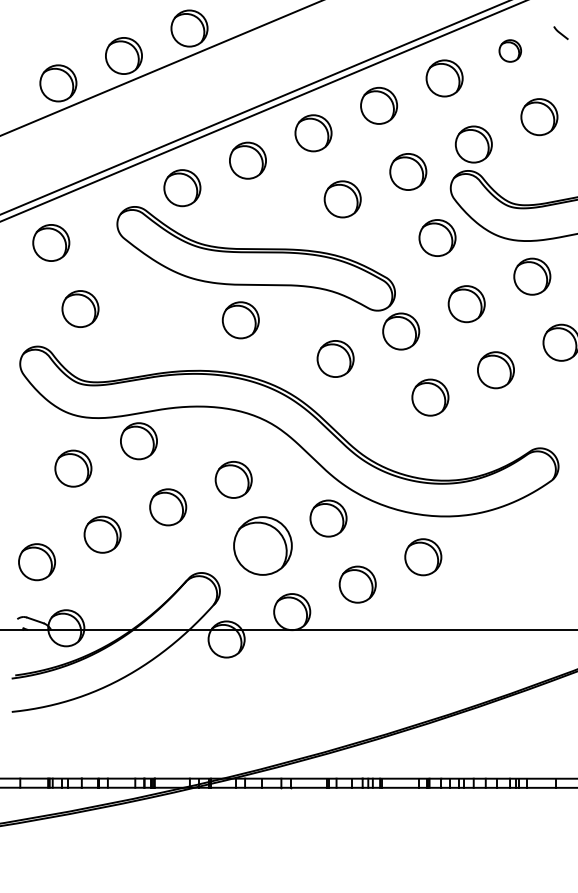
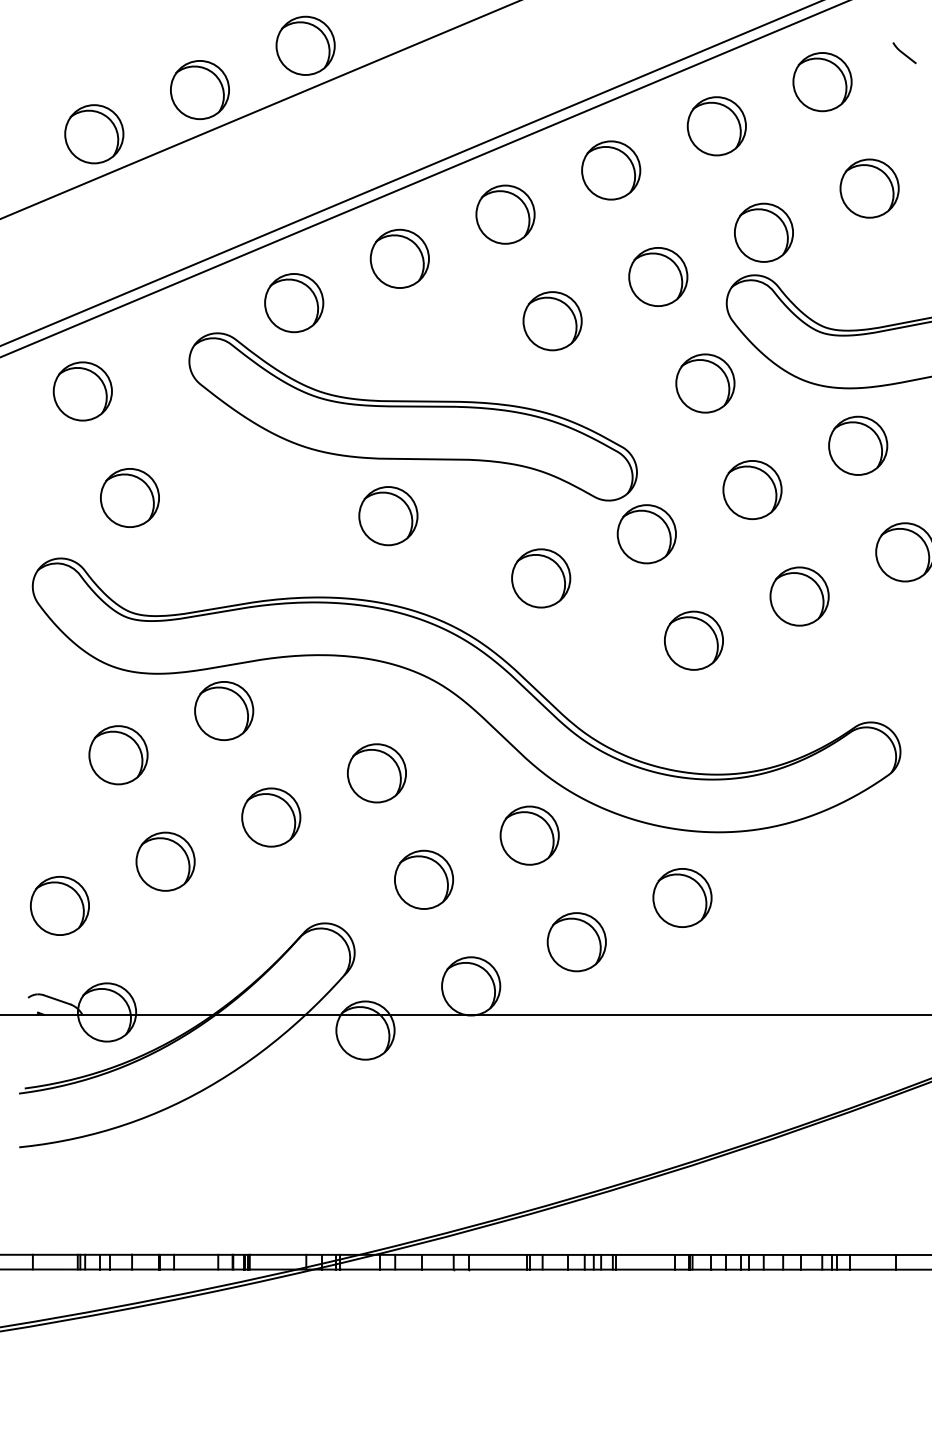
part: (510, 50) -> (823, 81), size x1.67
part: (262, 545) -> (423, 879), size x0.62

